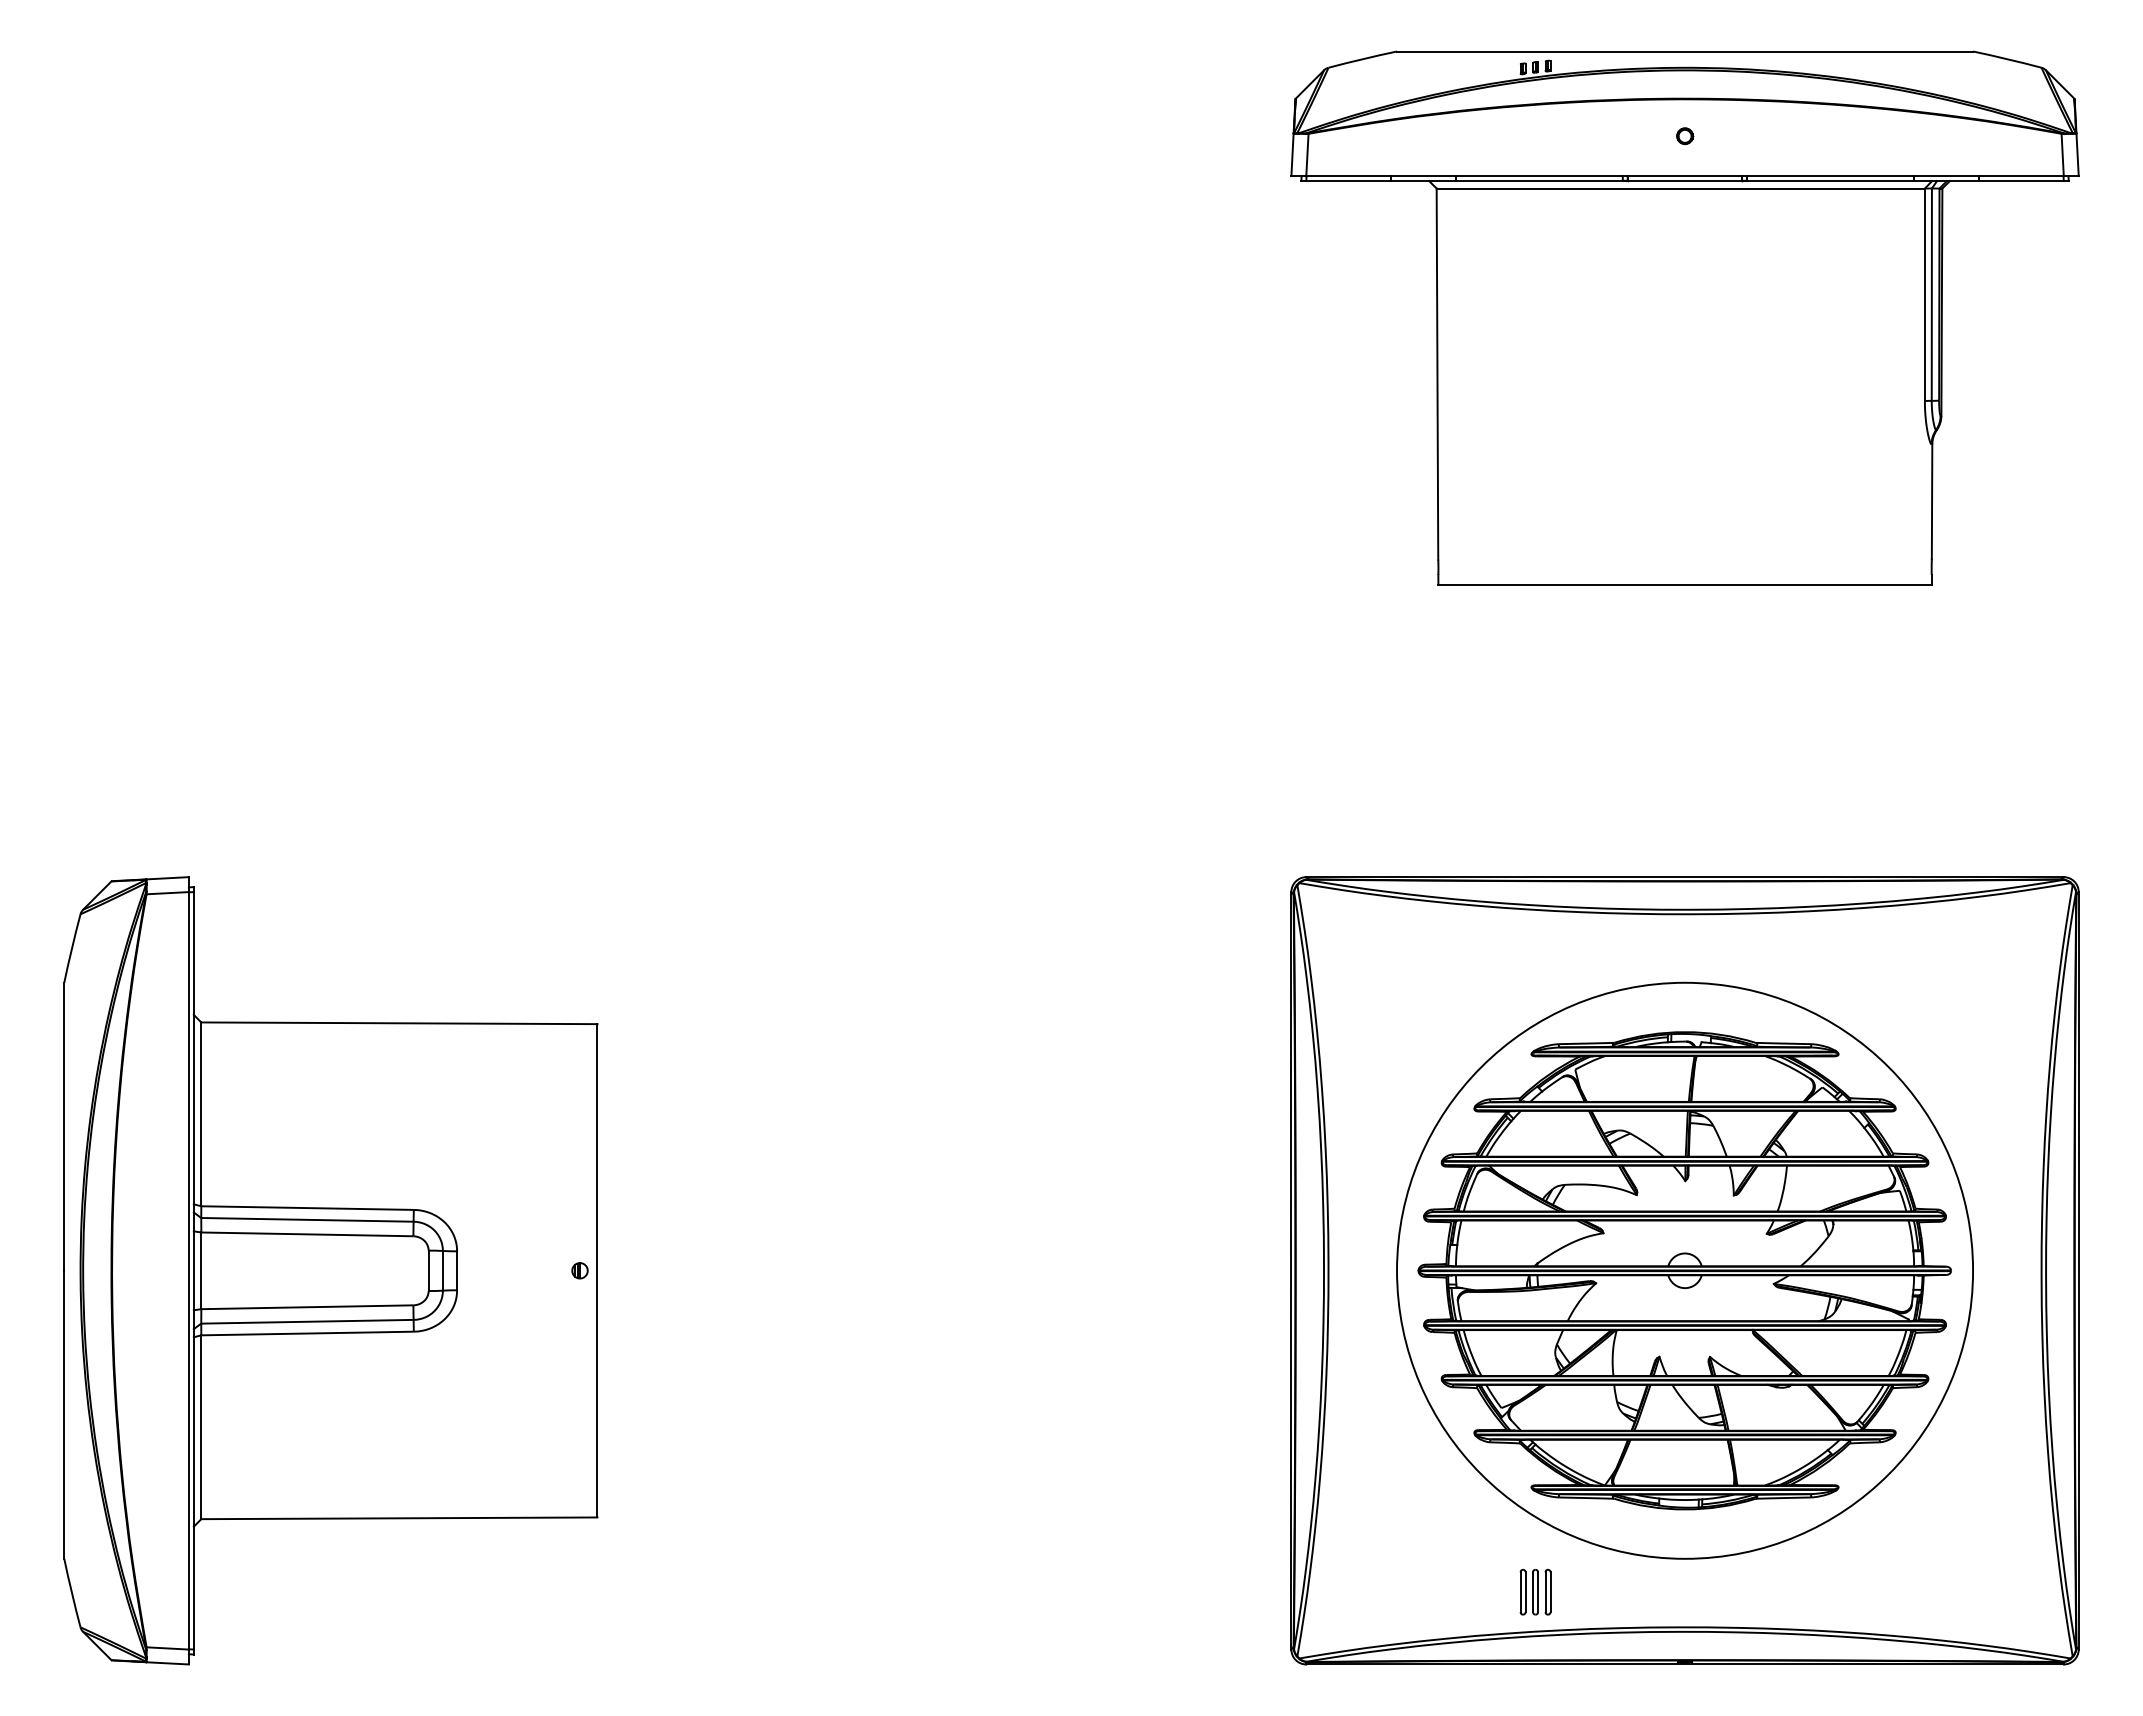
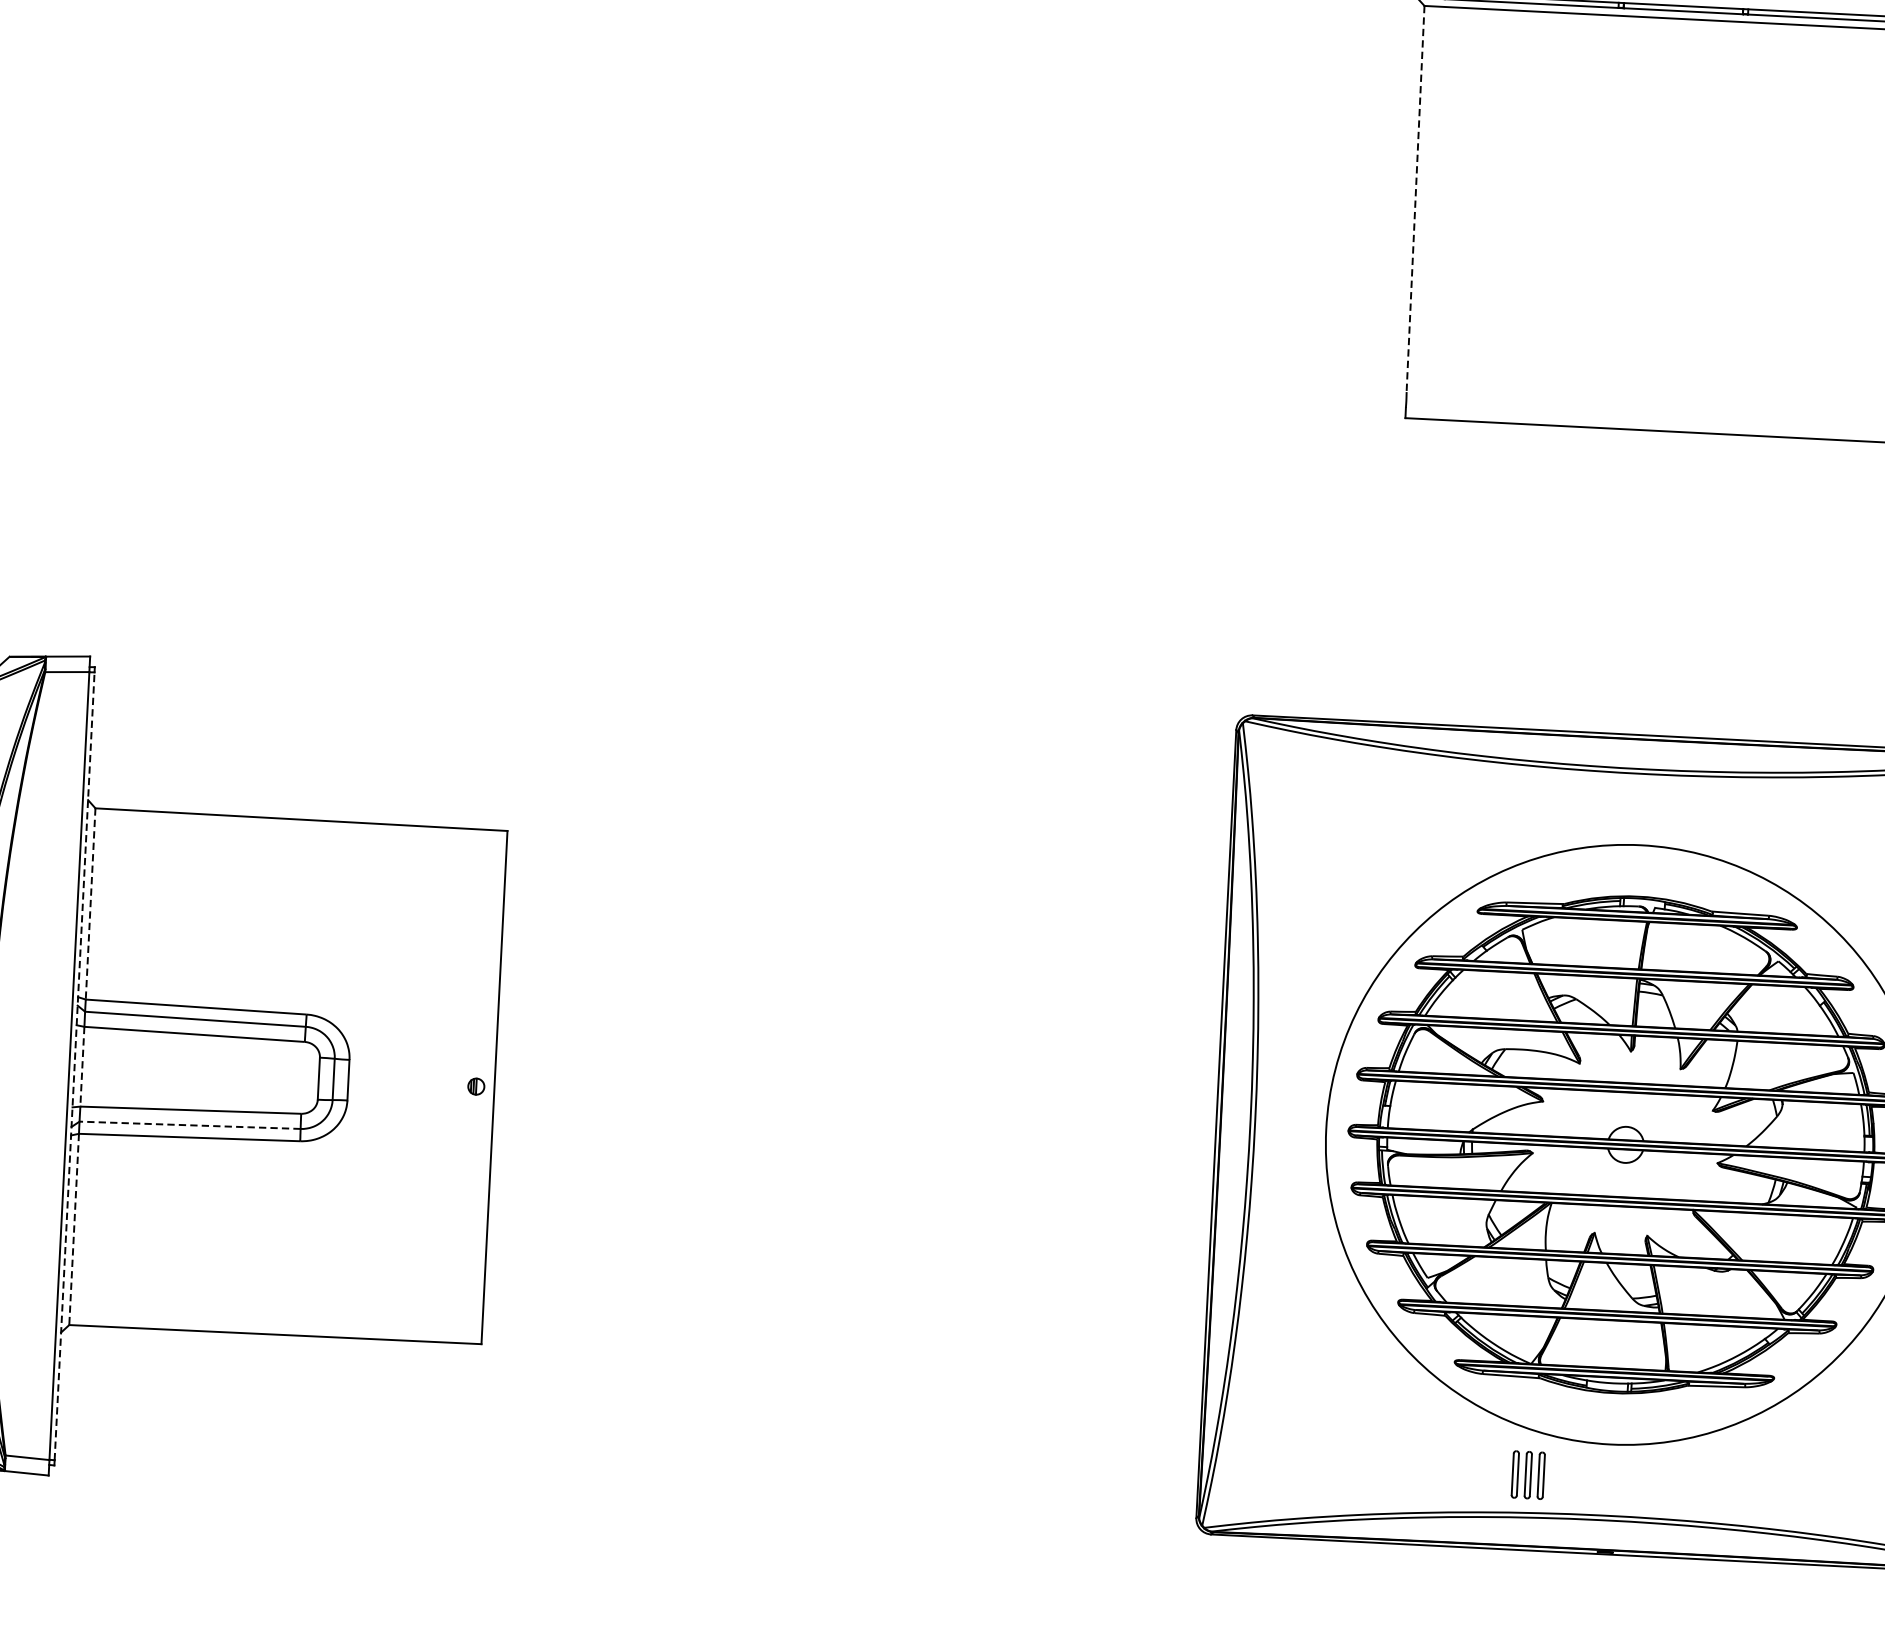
line: (1437, 374) -> (1415, 199), solid -> dashed
line: (201, 1114) -> (90, 904), solid -> dashed
line: (193, 1270) -> (74, 1065), solid -> dashed
line: (201, 1271) -> (82, 1067), solid -> dashed
line: (307, 1321) -> (190, 1125), solid -> dashed
line: (201, 1427) -> (74, 1229), solid -> dashed
part: (1535, 1591) -> (1528, 1474), moved

